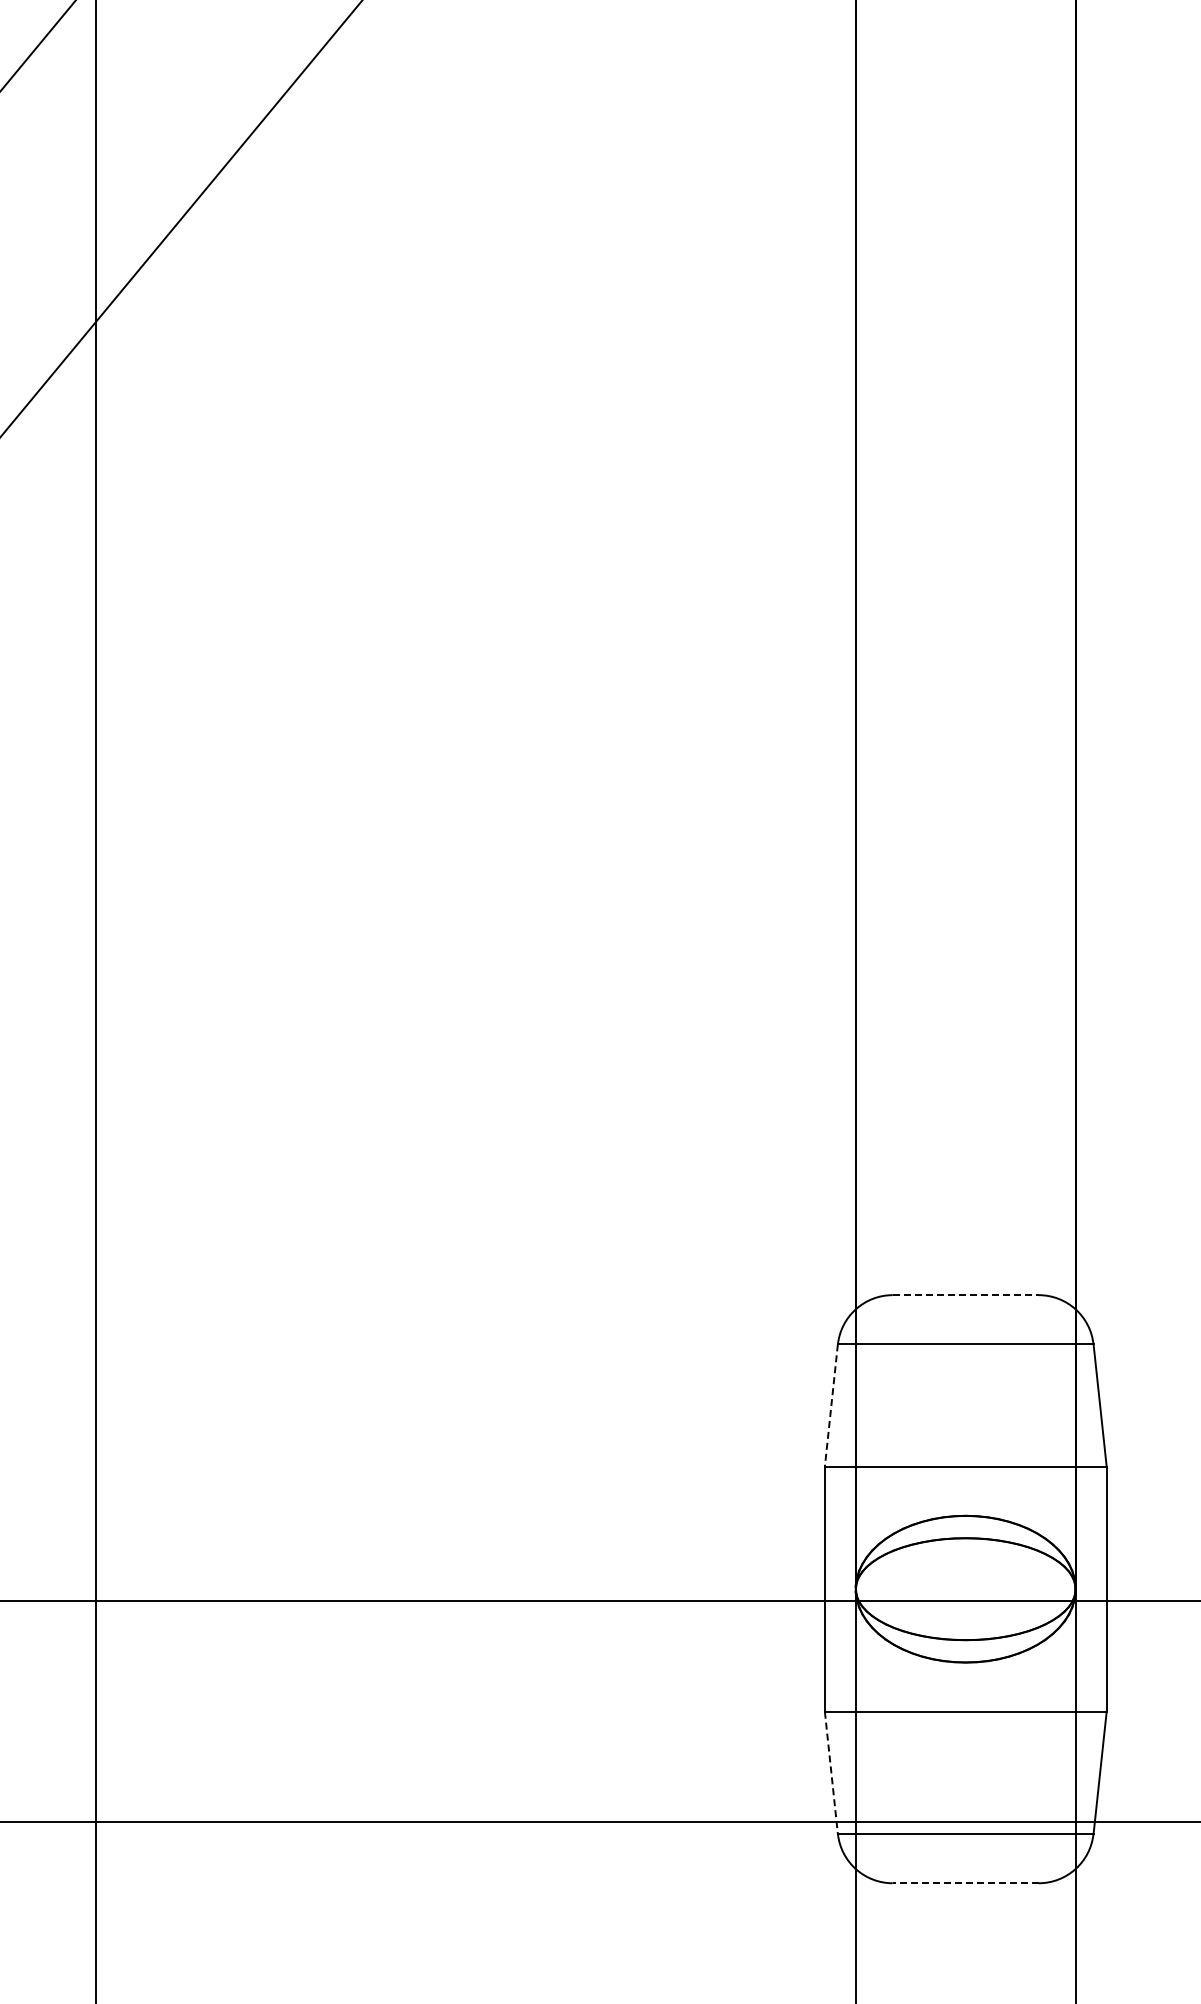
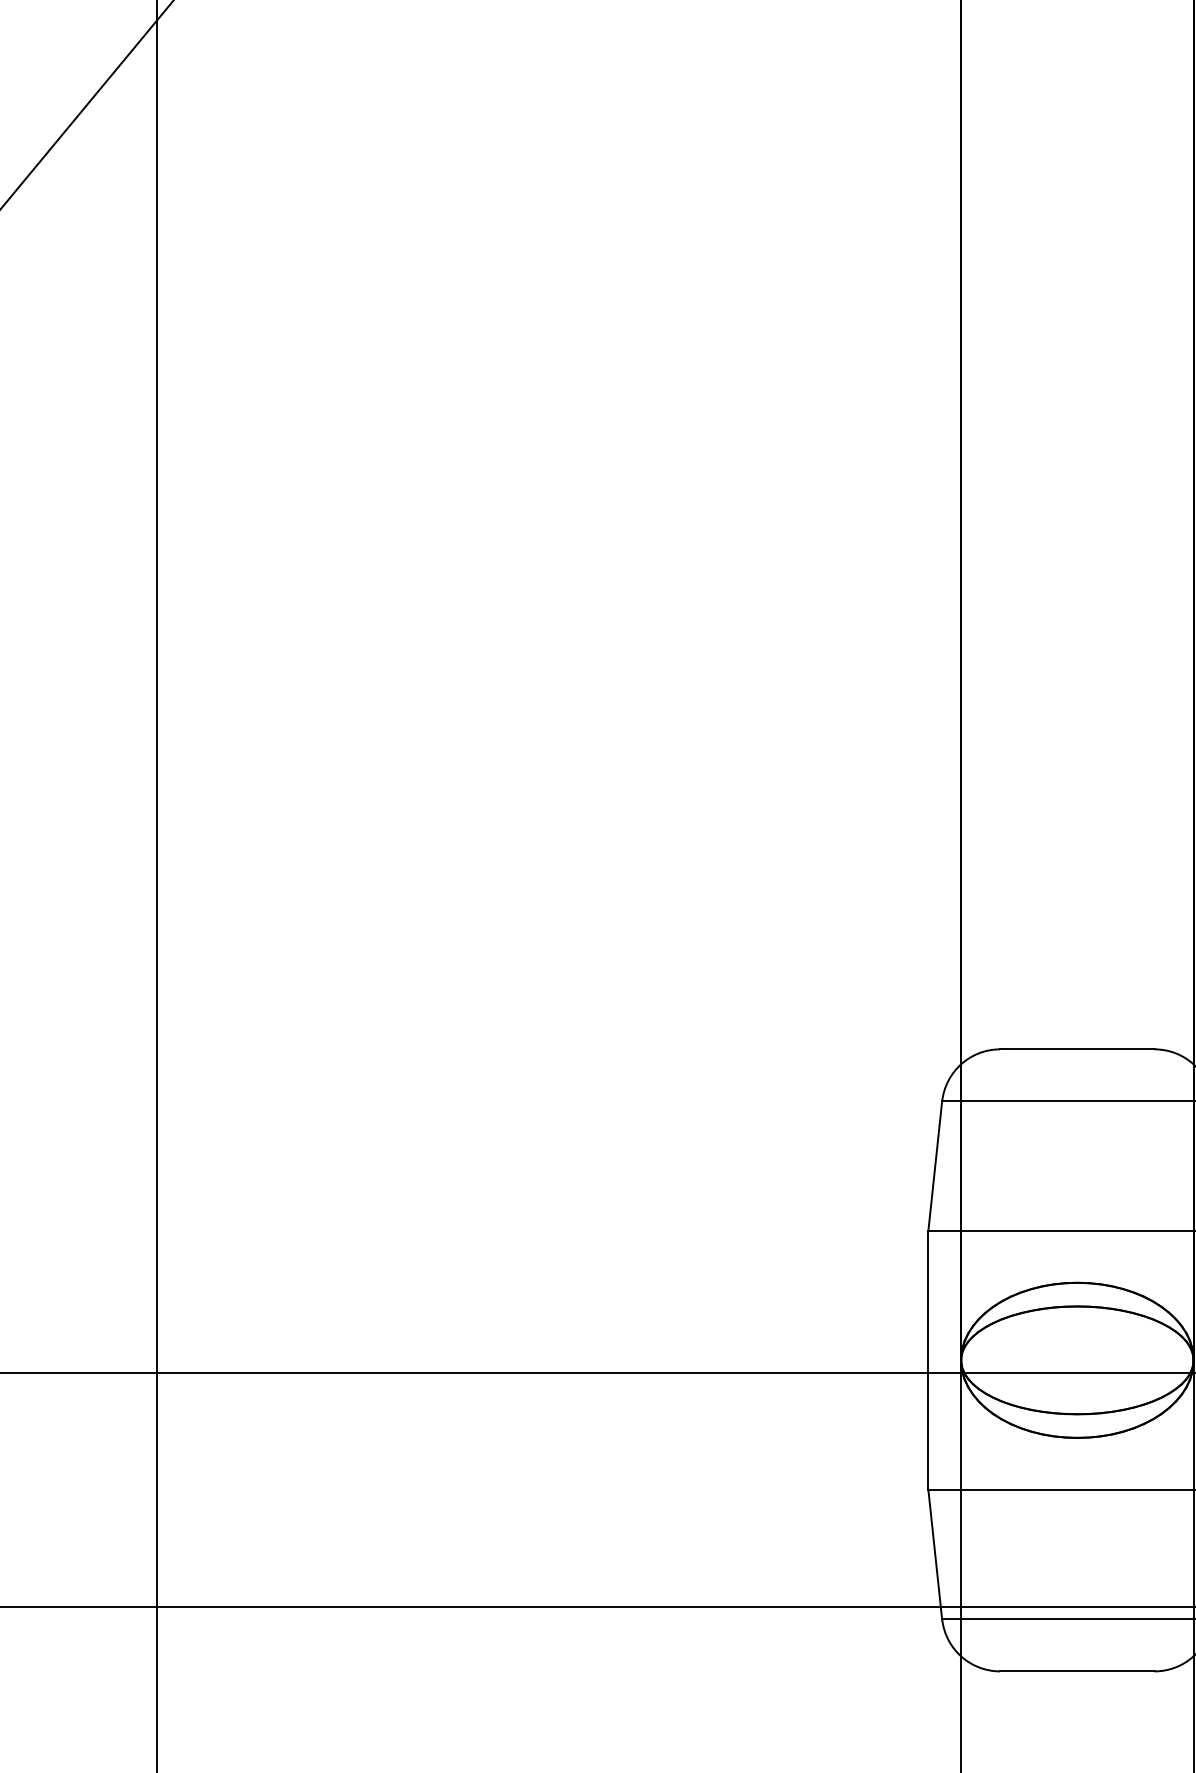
line: (965, 1295) -> (1077, 1049), dashed -> solid
line: (831, 1406) -> (935, 1167), dashed -> solid
line: (831, 1773) -> (935, 1555), dashed -> solid
line: (965, 1883) -> (1077, 1671), dashed -> solid

